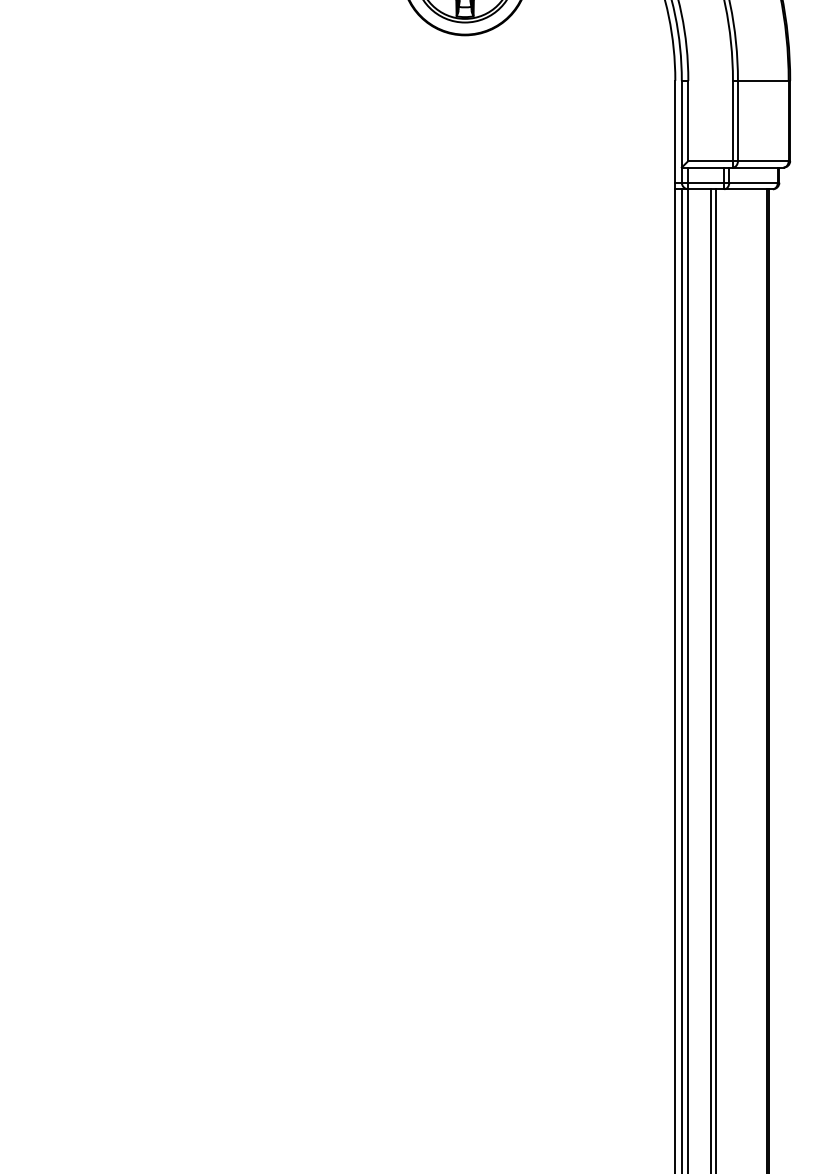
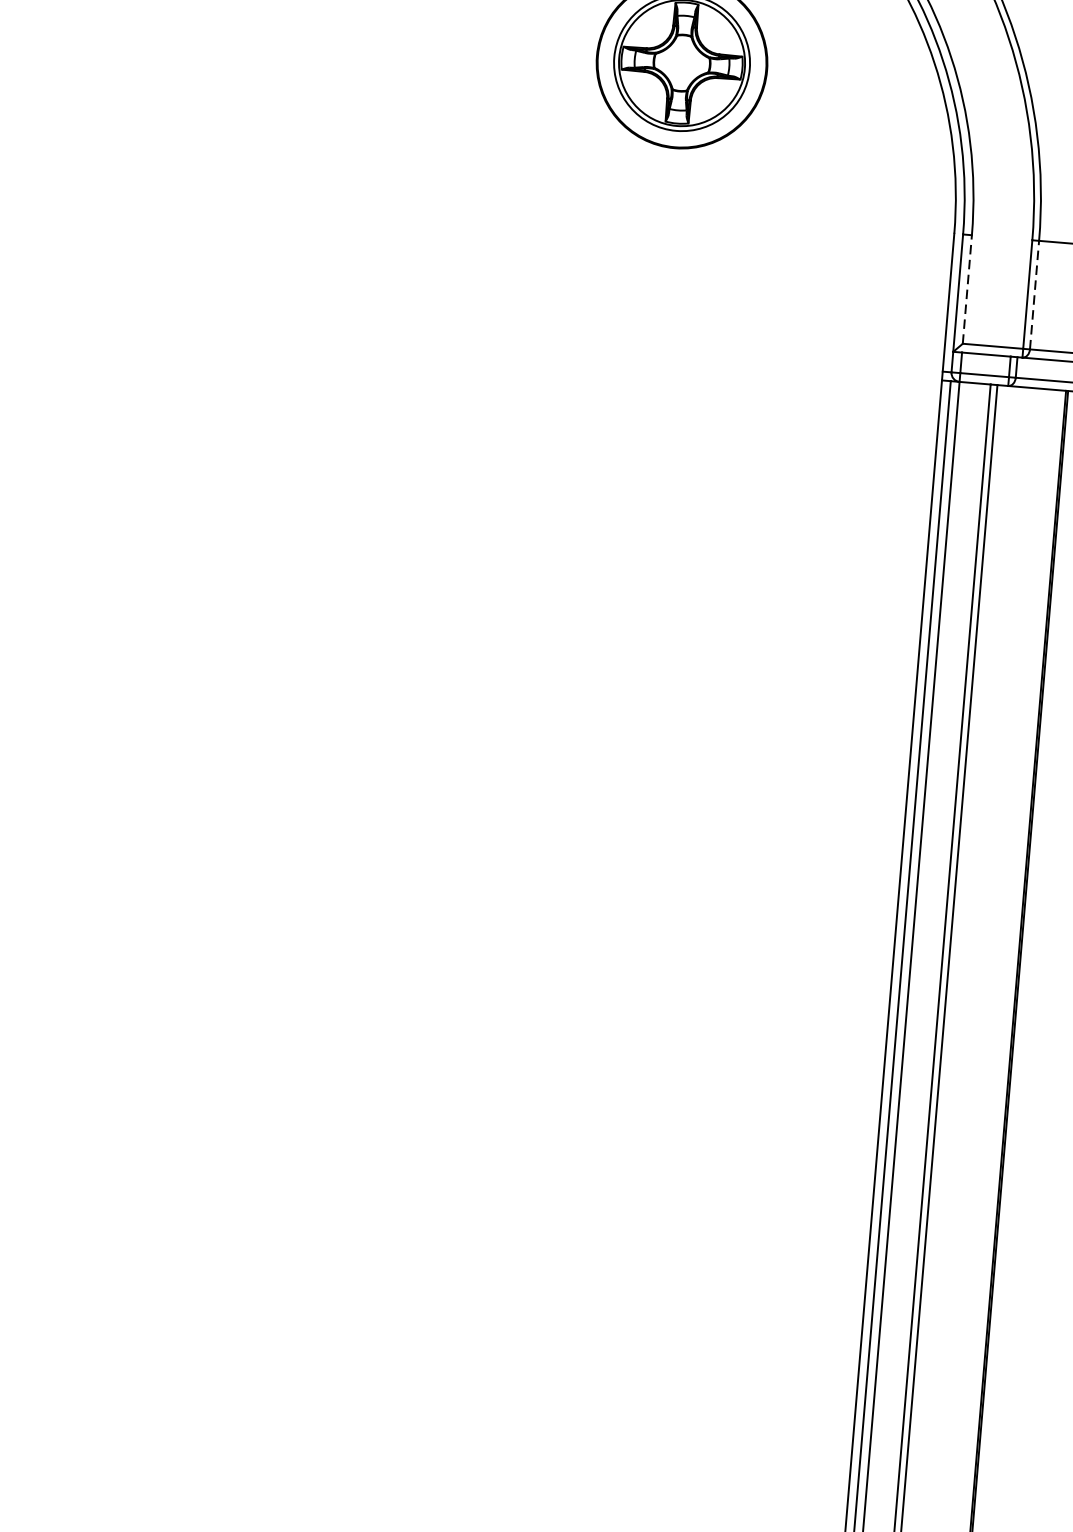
line: (688, 120) -> (967, 288), solid -> dashed
line: (737, 120) -> (1033, 294), solid -> dashed

